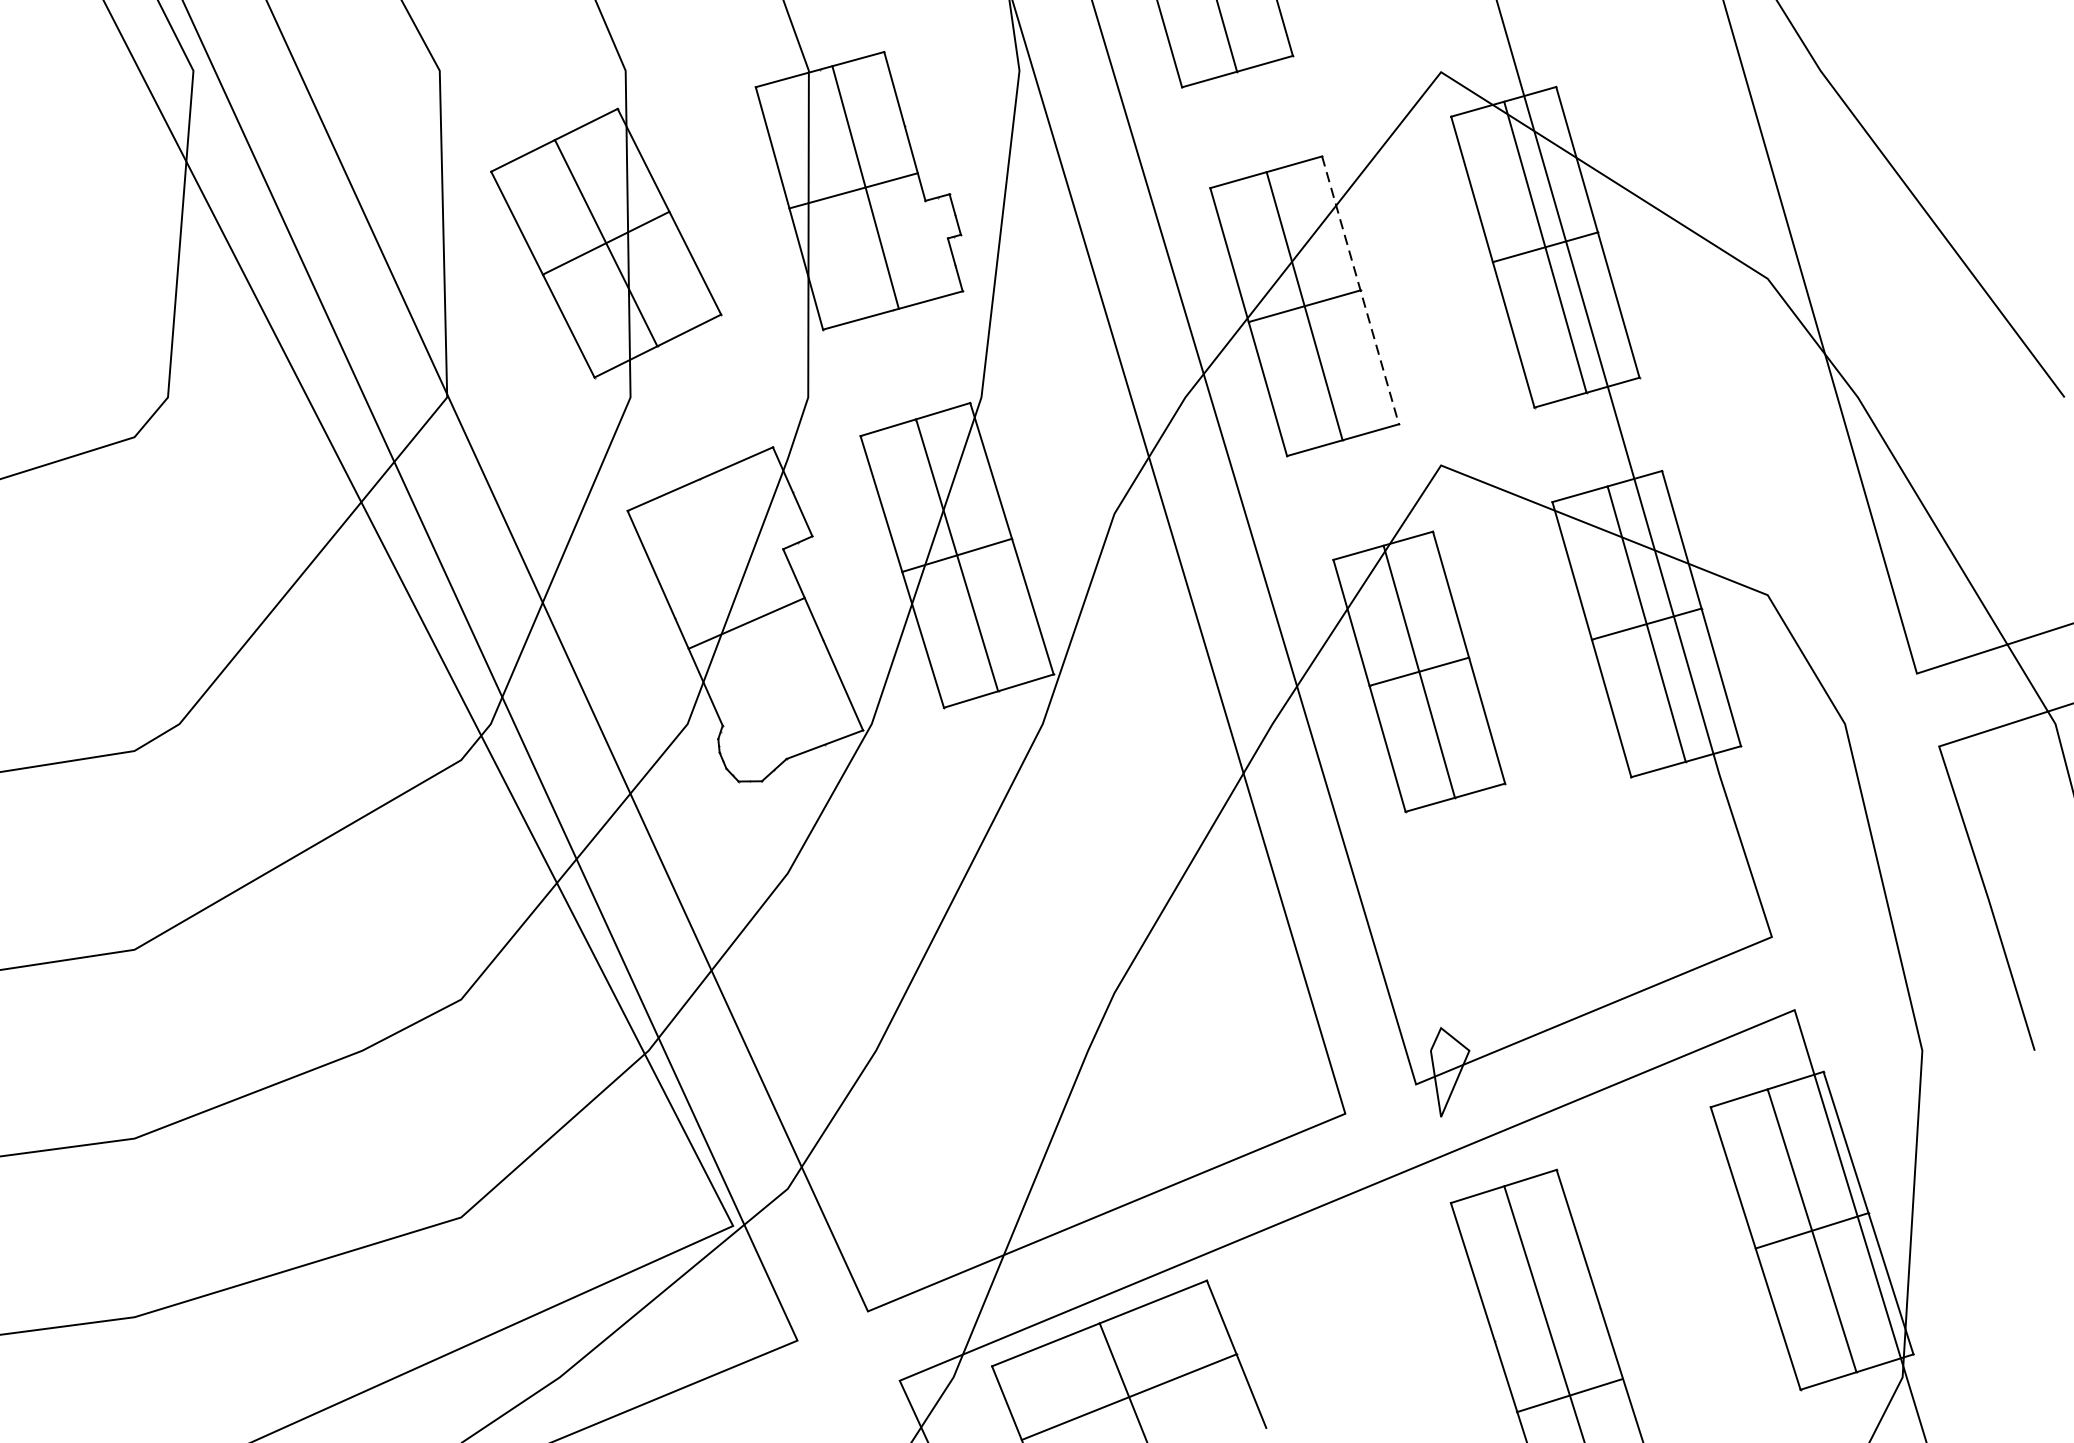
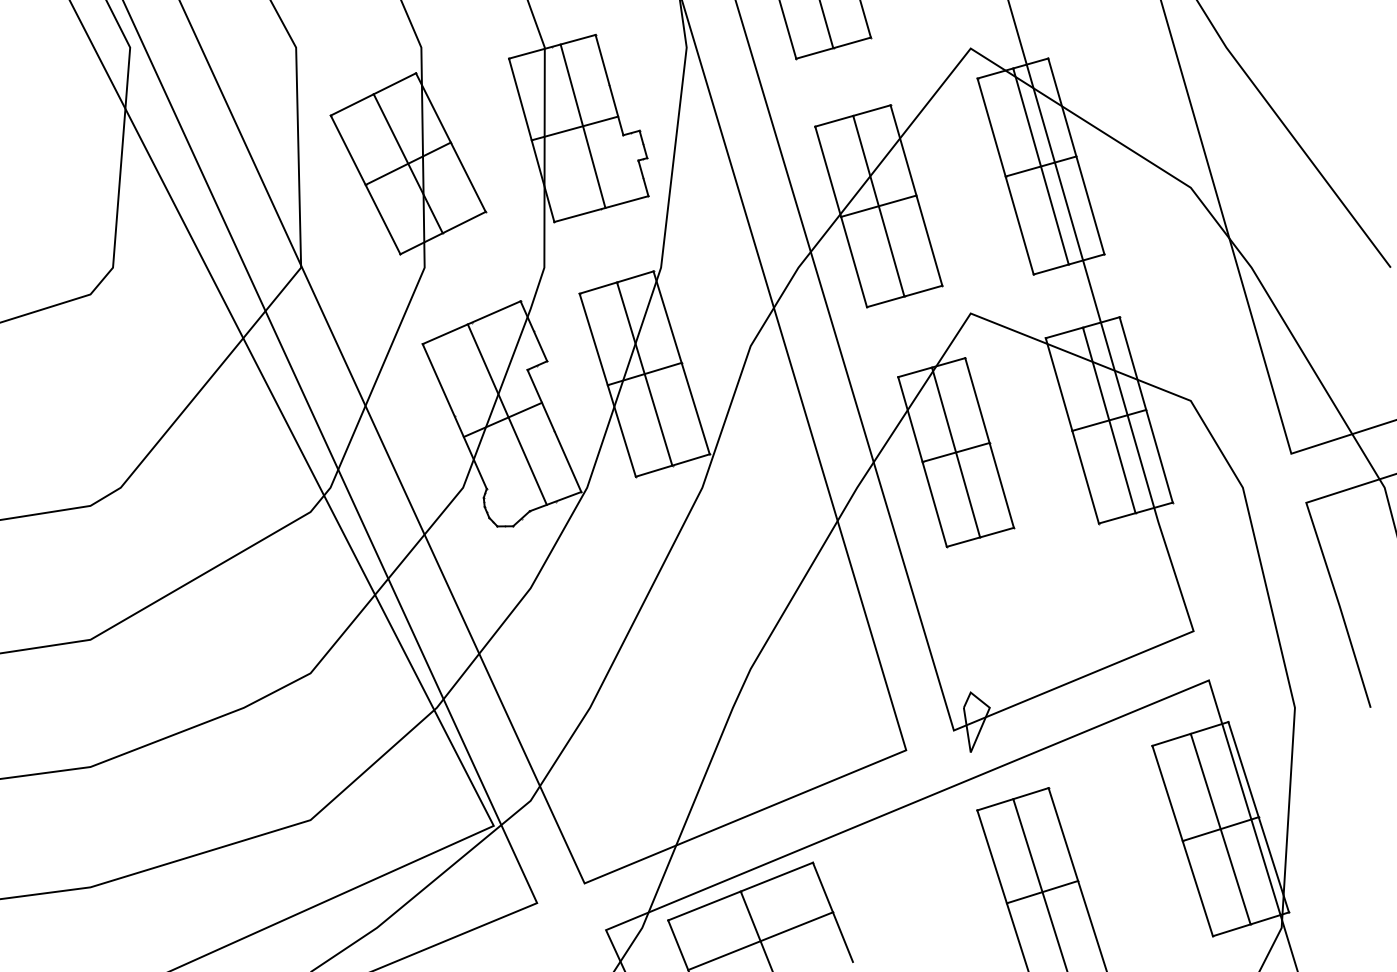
line: (1360, 290) -> (916, 195), dashed -> solid
line: (752, 615) -> (506, 414), added
line: (1569, 1394) -> (1042, 891), moved

